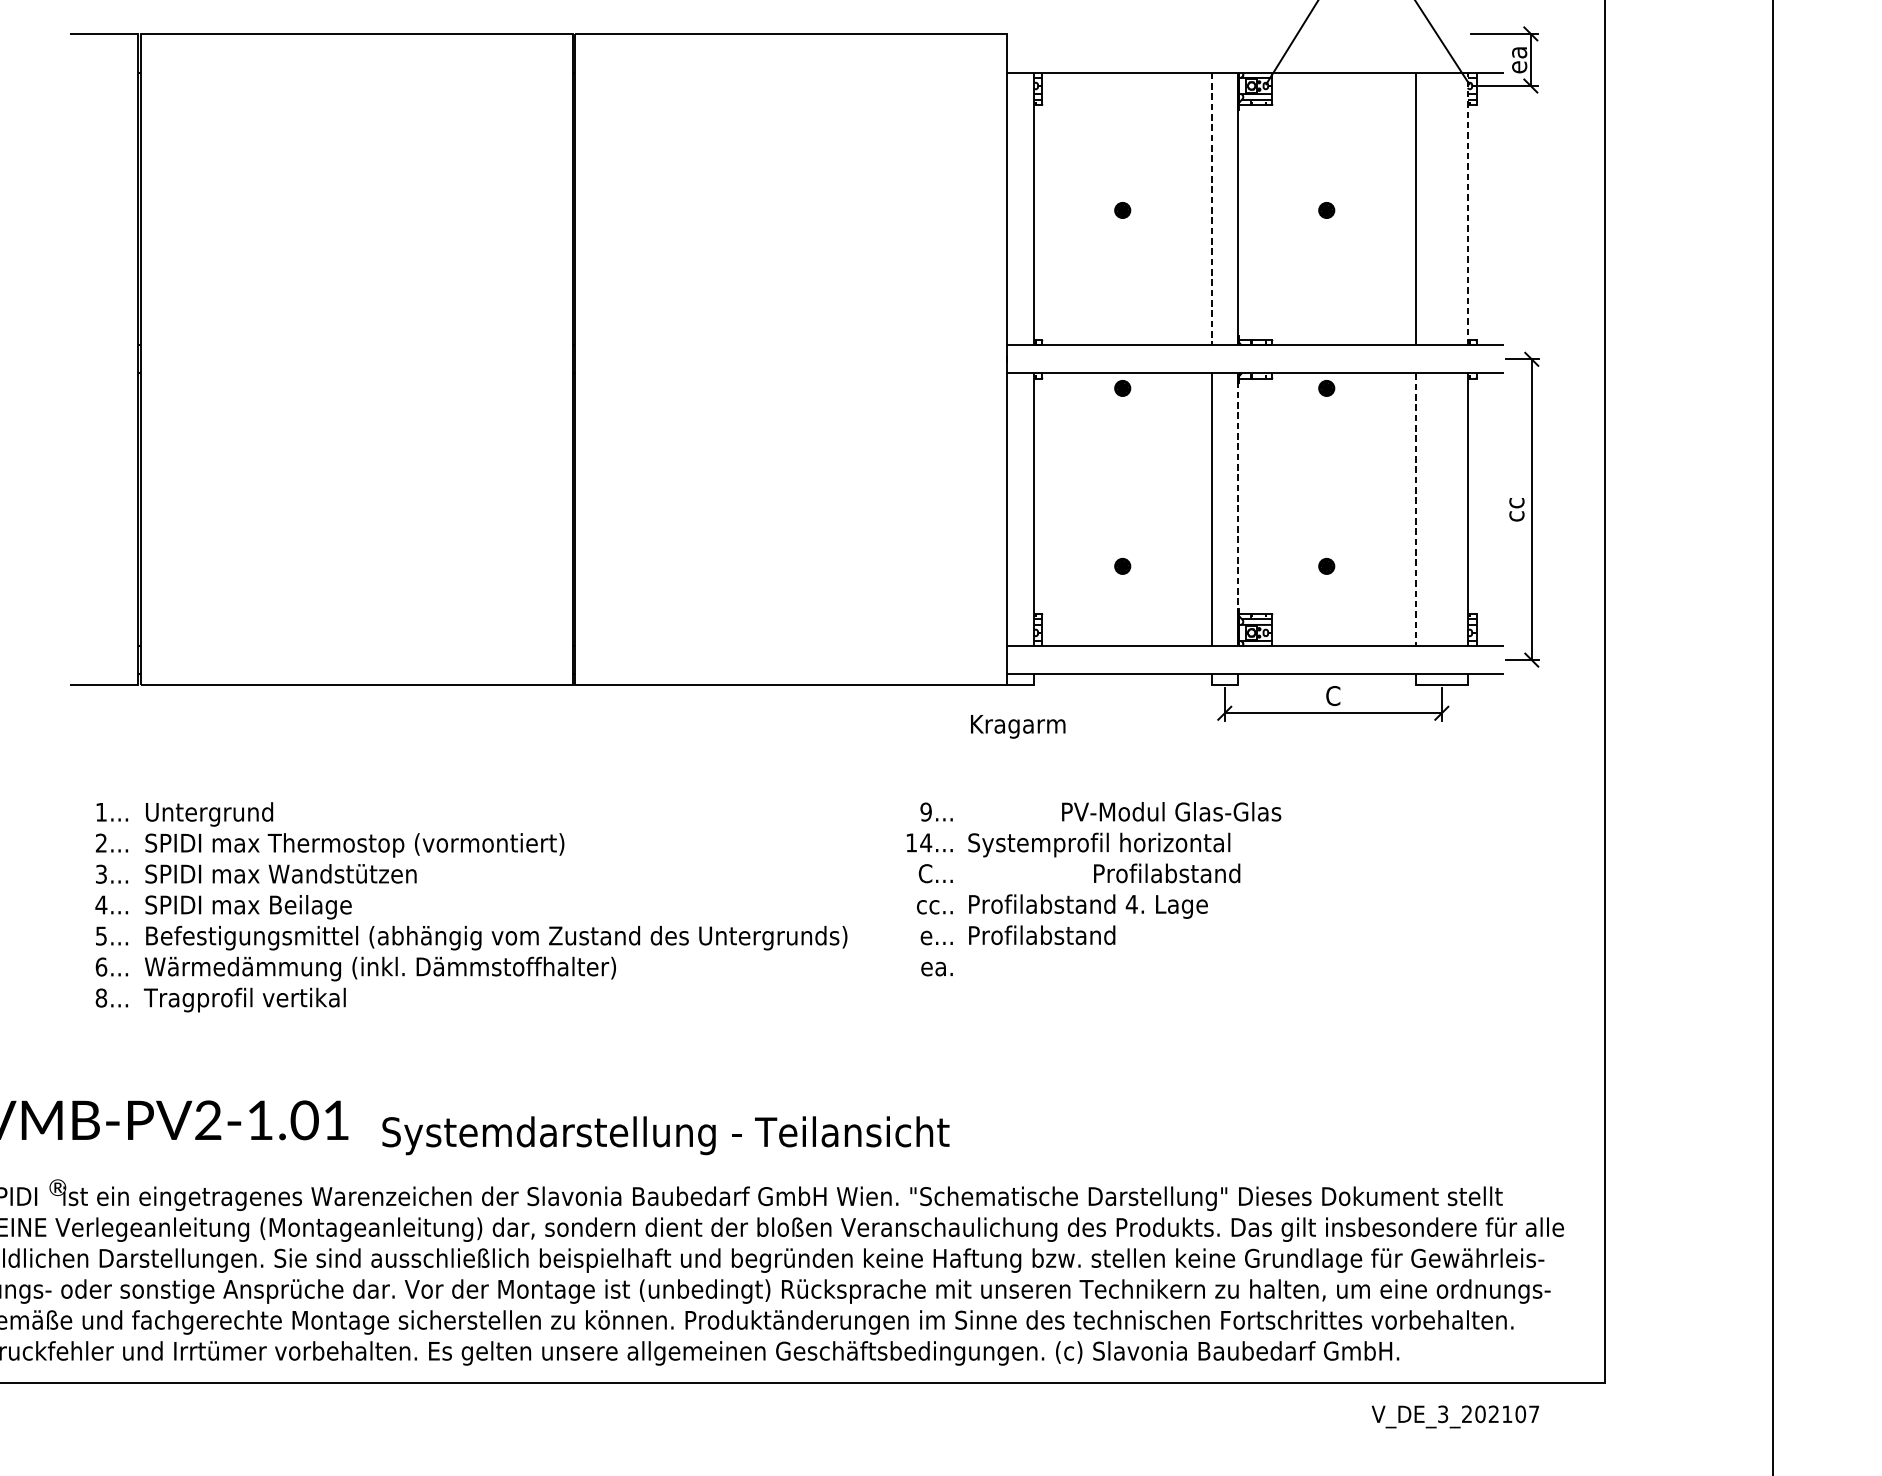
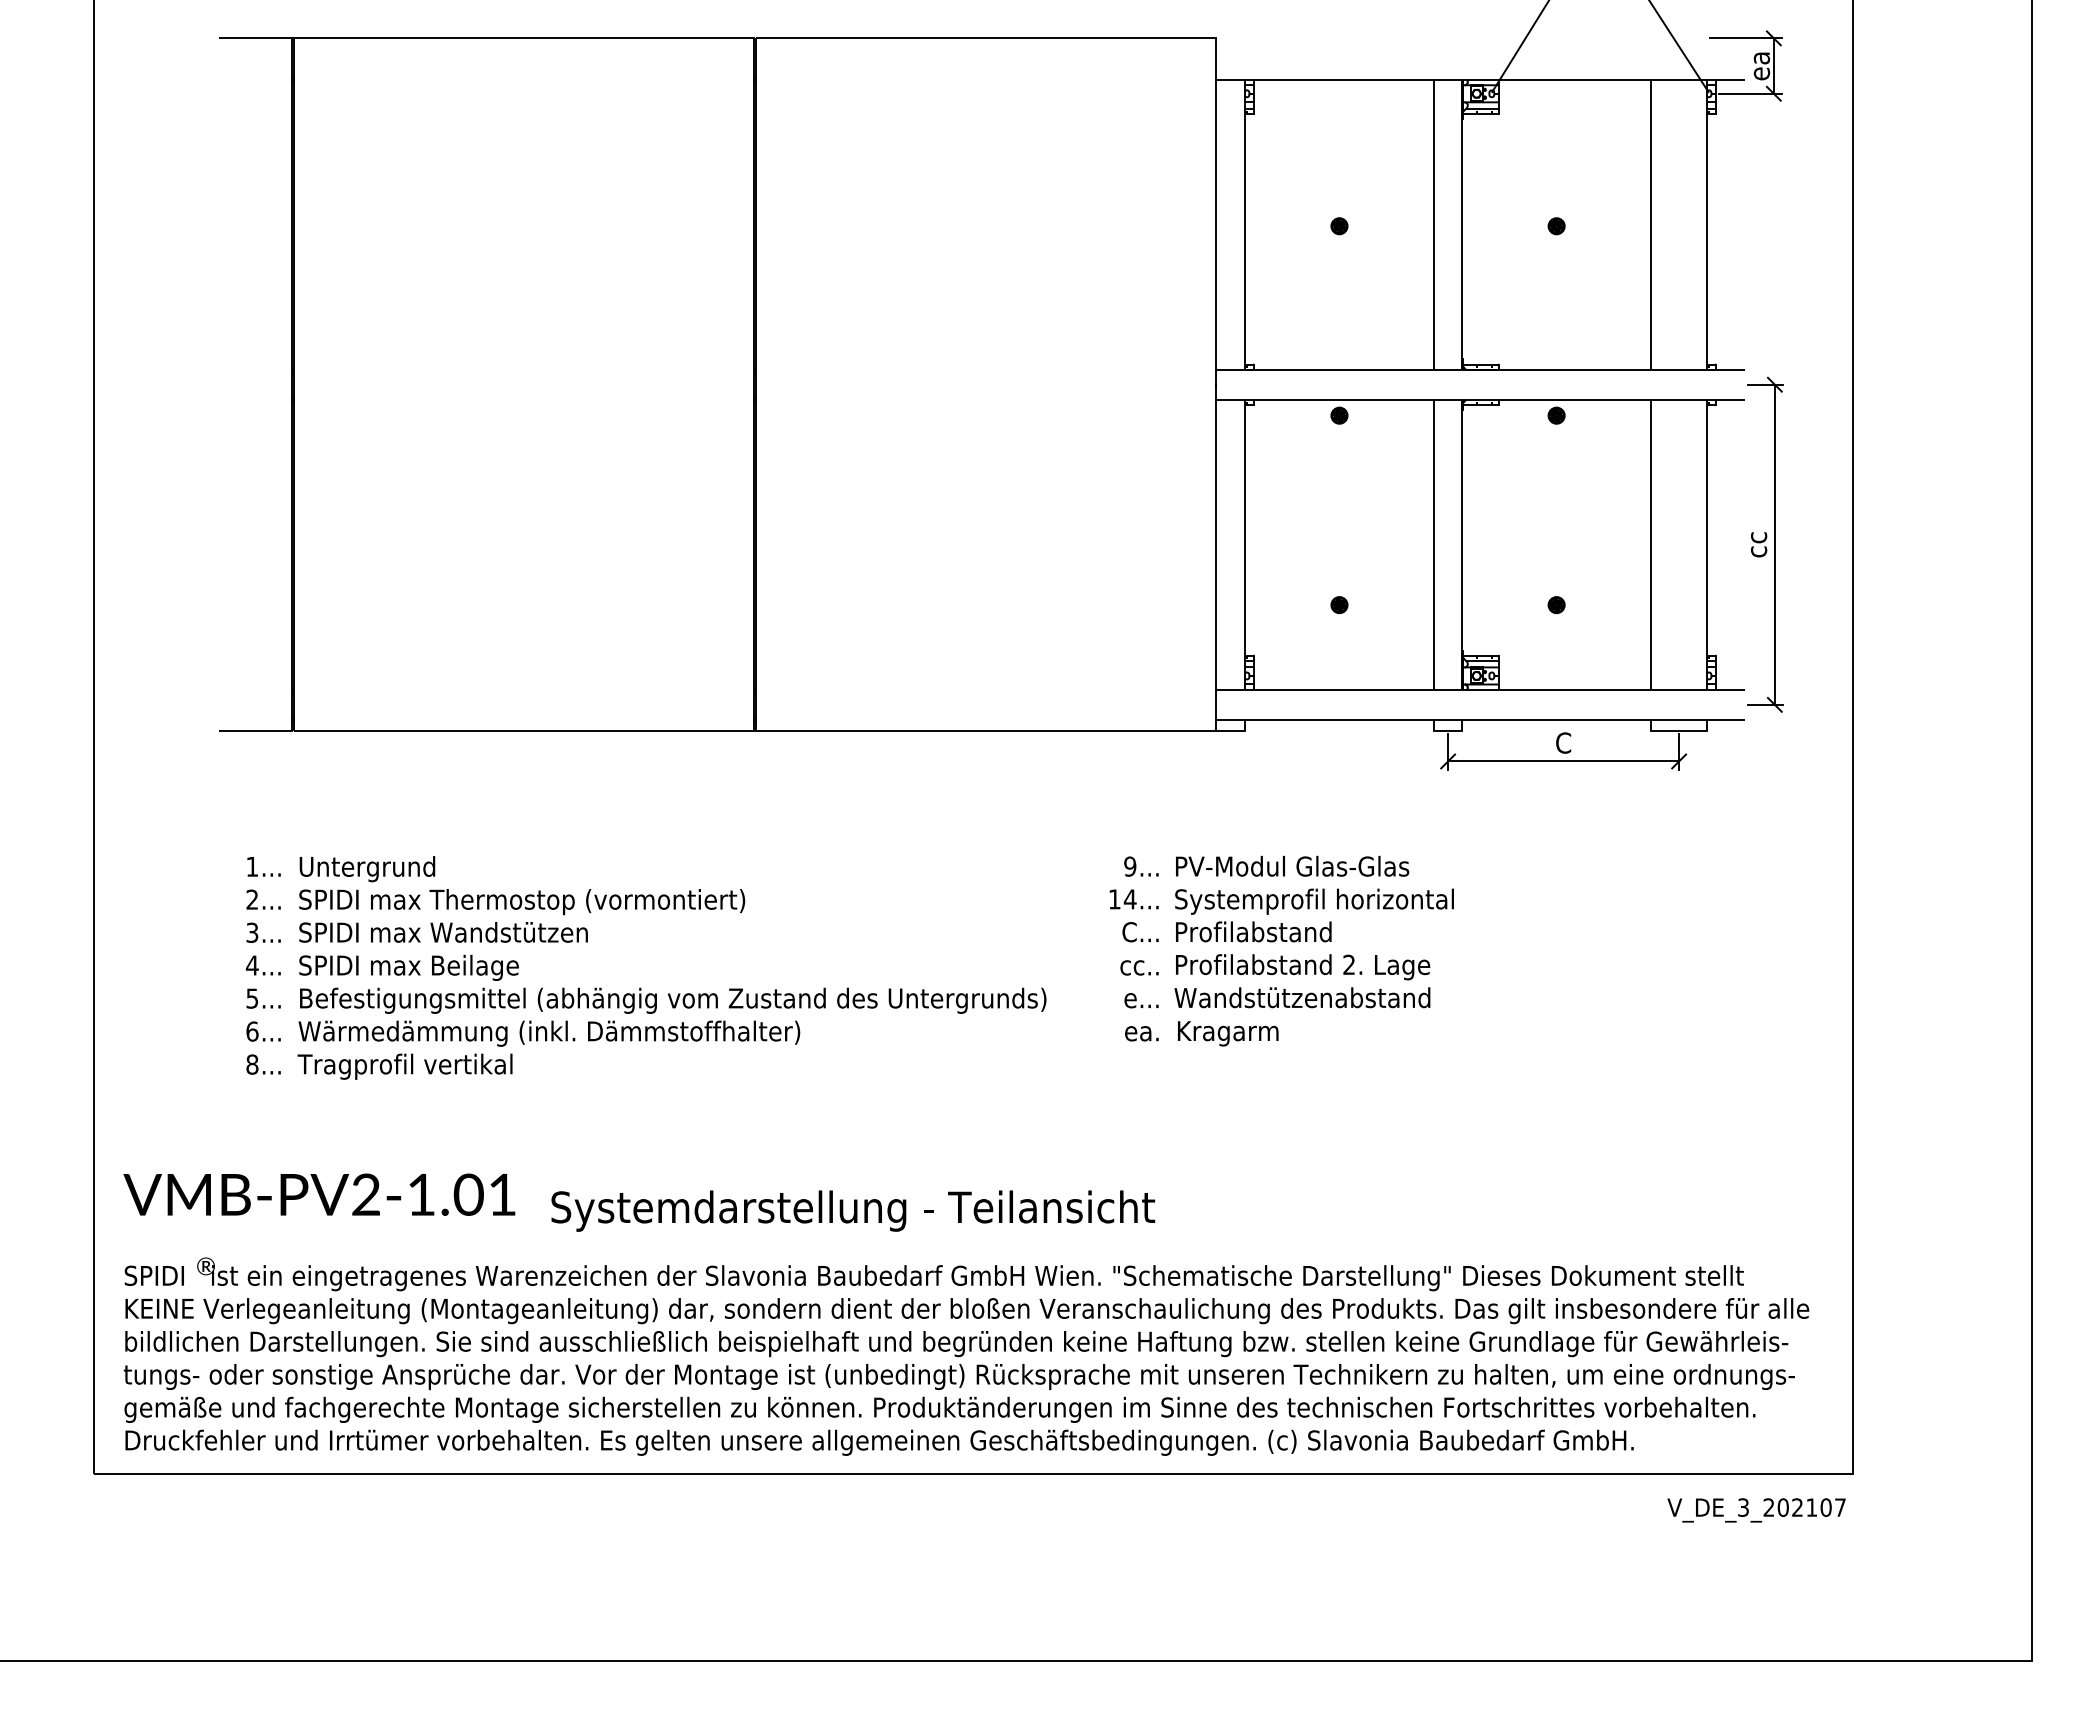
line: (1467, 208) -> (1706, 224), dashed -> solid
line: (1211, 209) -> (1434, 225), dashed -> solid
line: (1237, 509) -> (1461, 544), dashed -> solid
line: (1415, 510) -> (1651, 545), dashed -> solid
text: (1018, 726) -> (1228, 1033), moved
text: (1171, 811) -> (1292, 865), moved
text: (1166, 873) -> (1253, 931), moved
text: (1131, 904) -> (1348, 964), 4. -> 2.
text: (1087, 935) -> (1302, 997), Profilabstand -> Wandstützenabstand
text: (1455, 1417) -> (1756, 1510), moved

